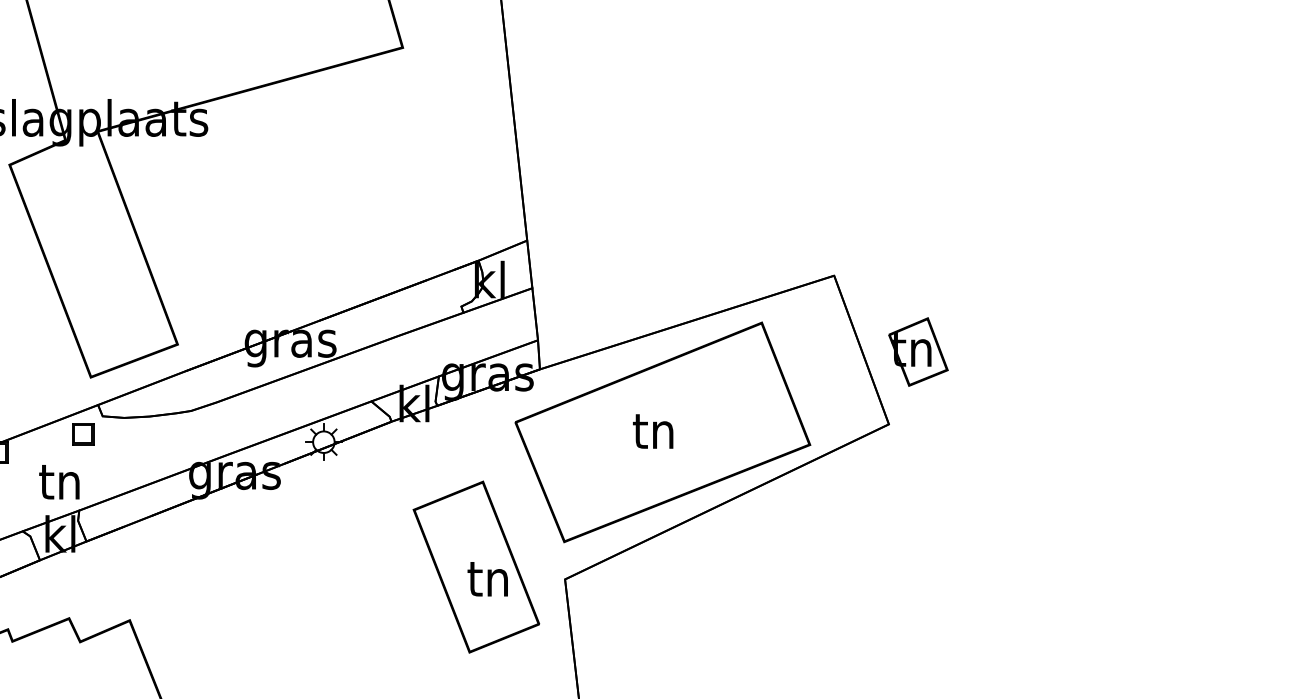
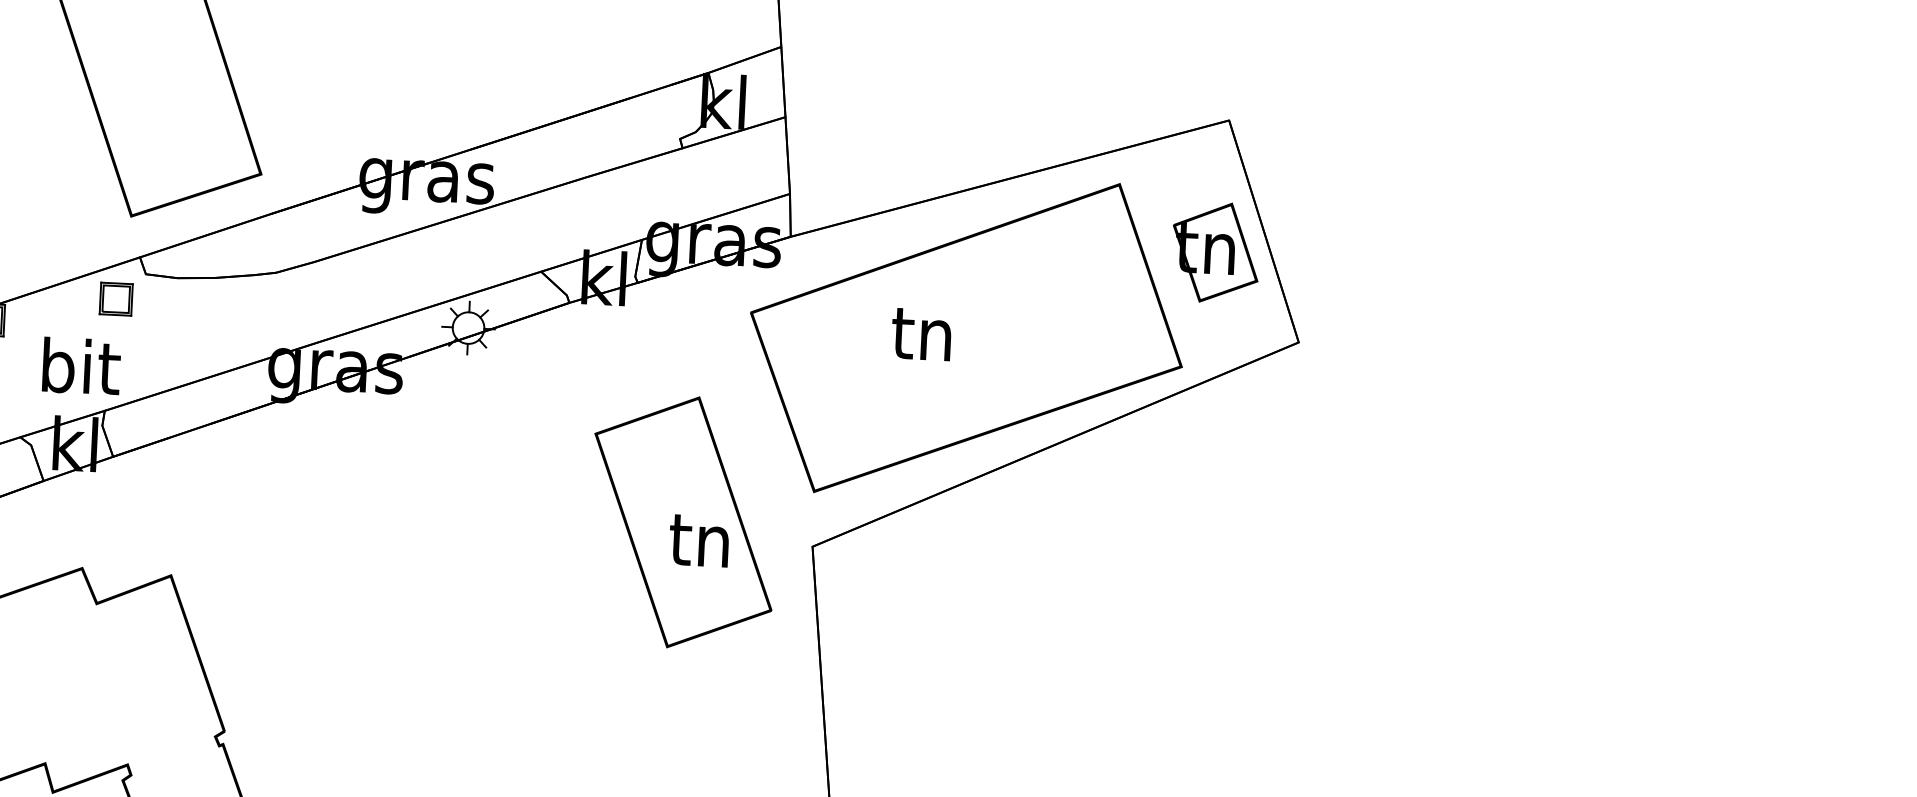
part: (918, 351) -> (1215, 251), moved
text: (653, 431) -> (922, 334), moved
text: (61, 481) -> (80, 366), tn -> bit

